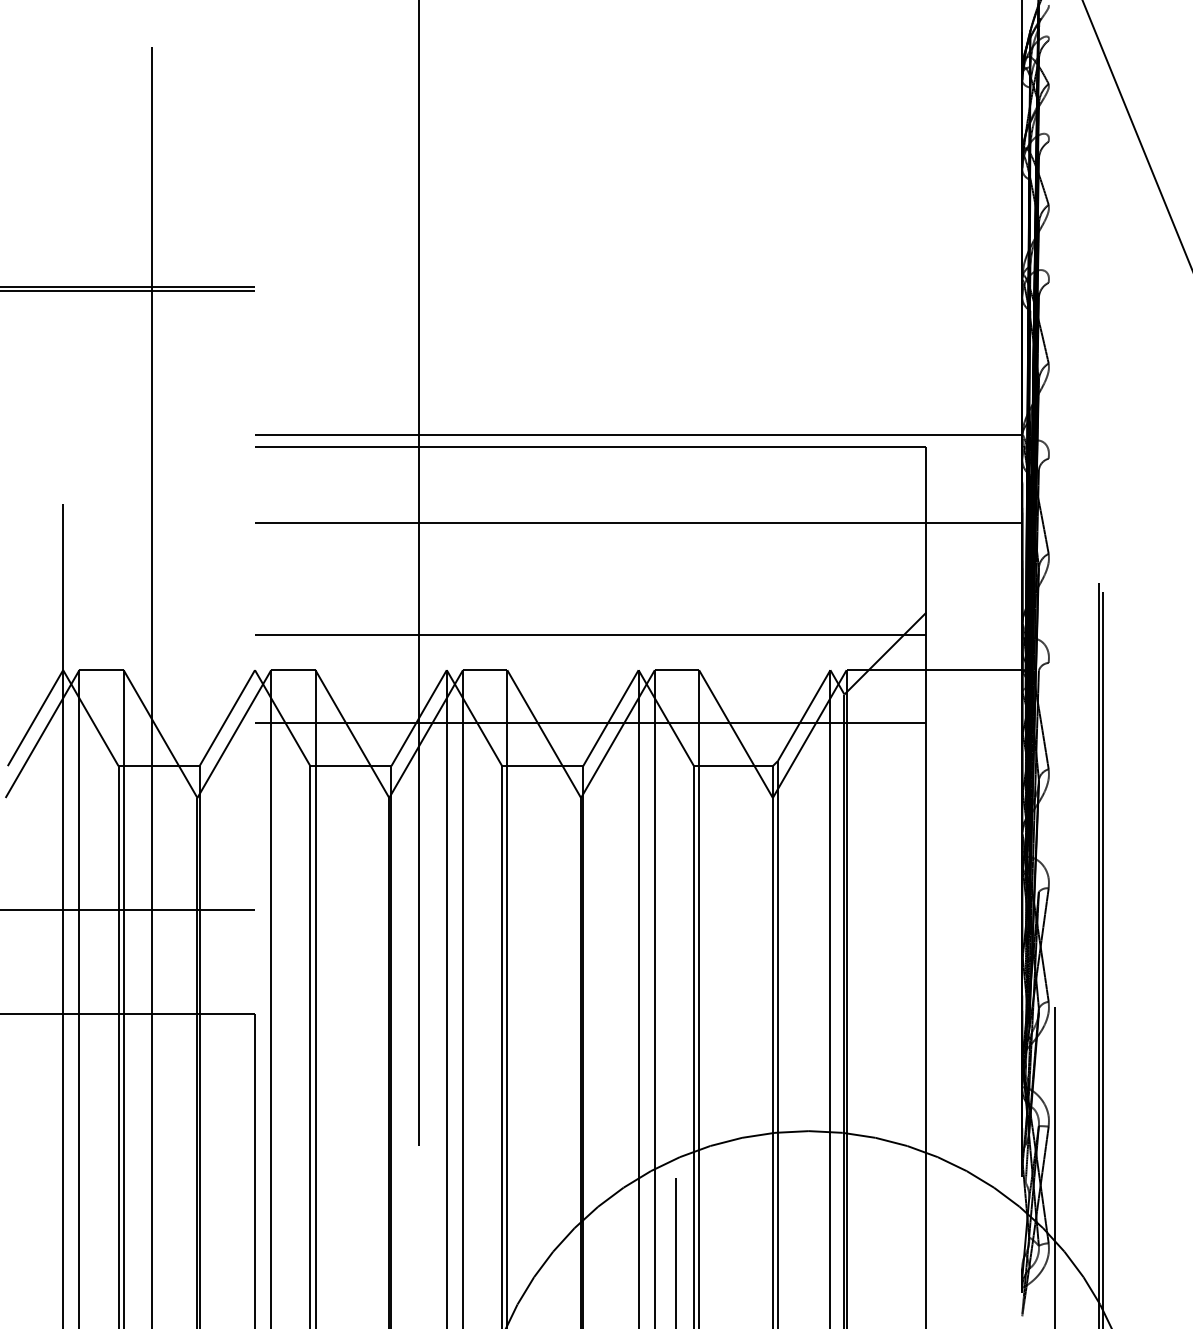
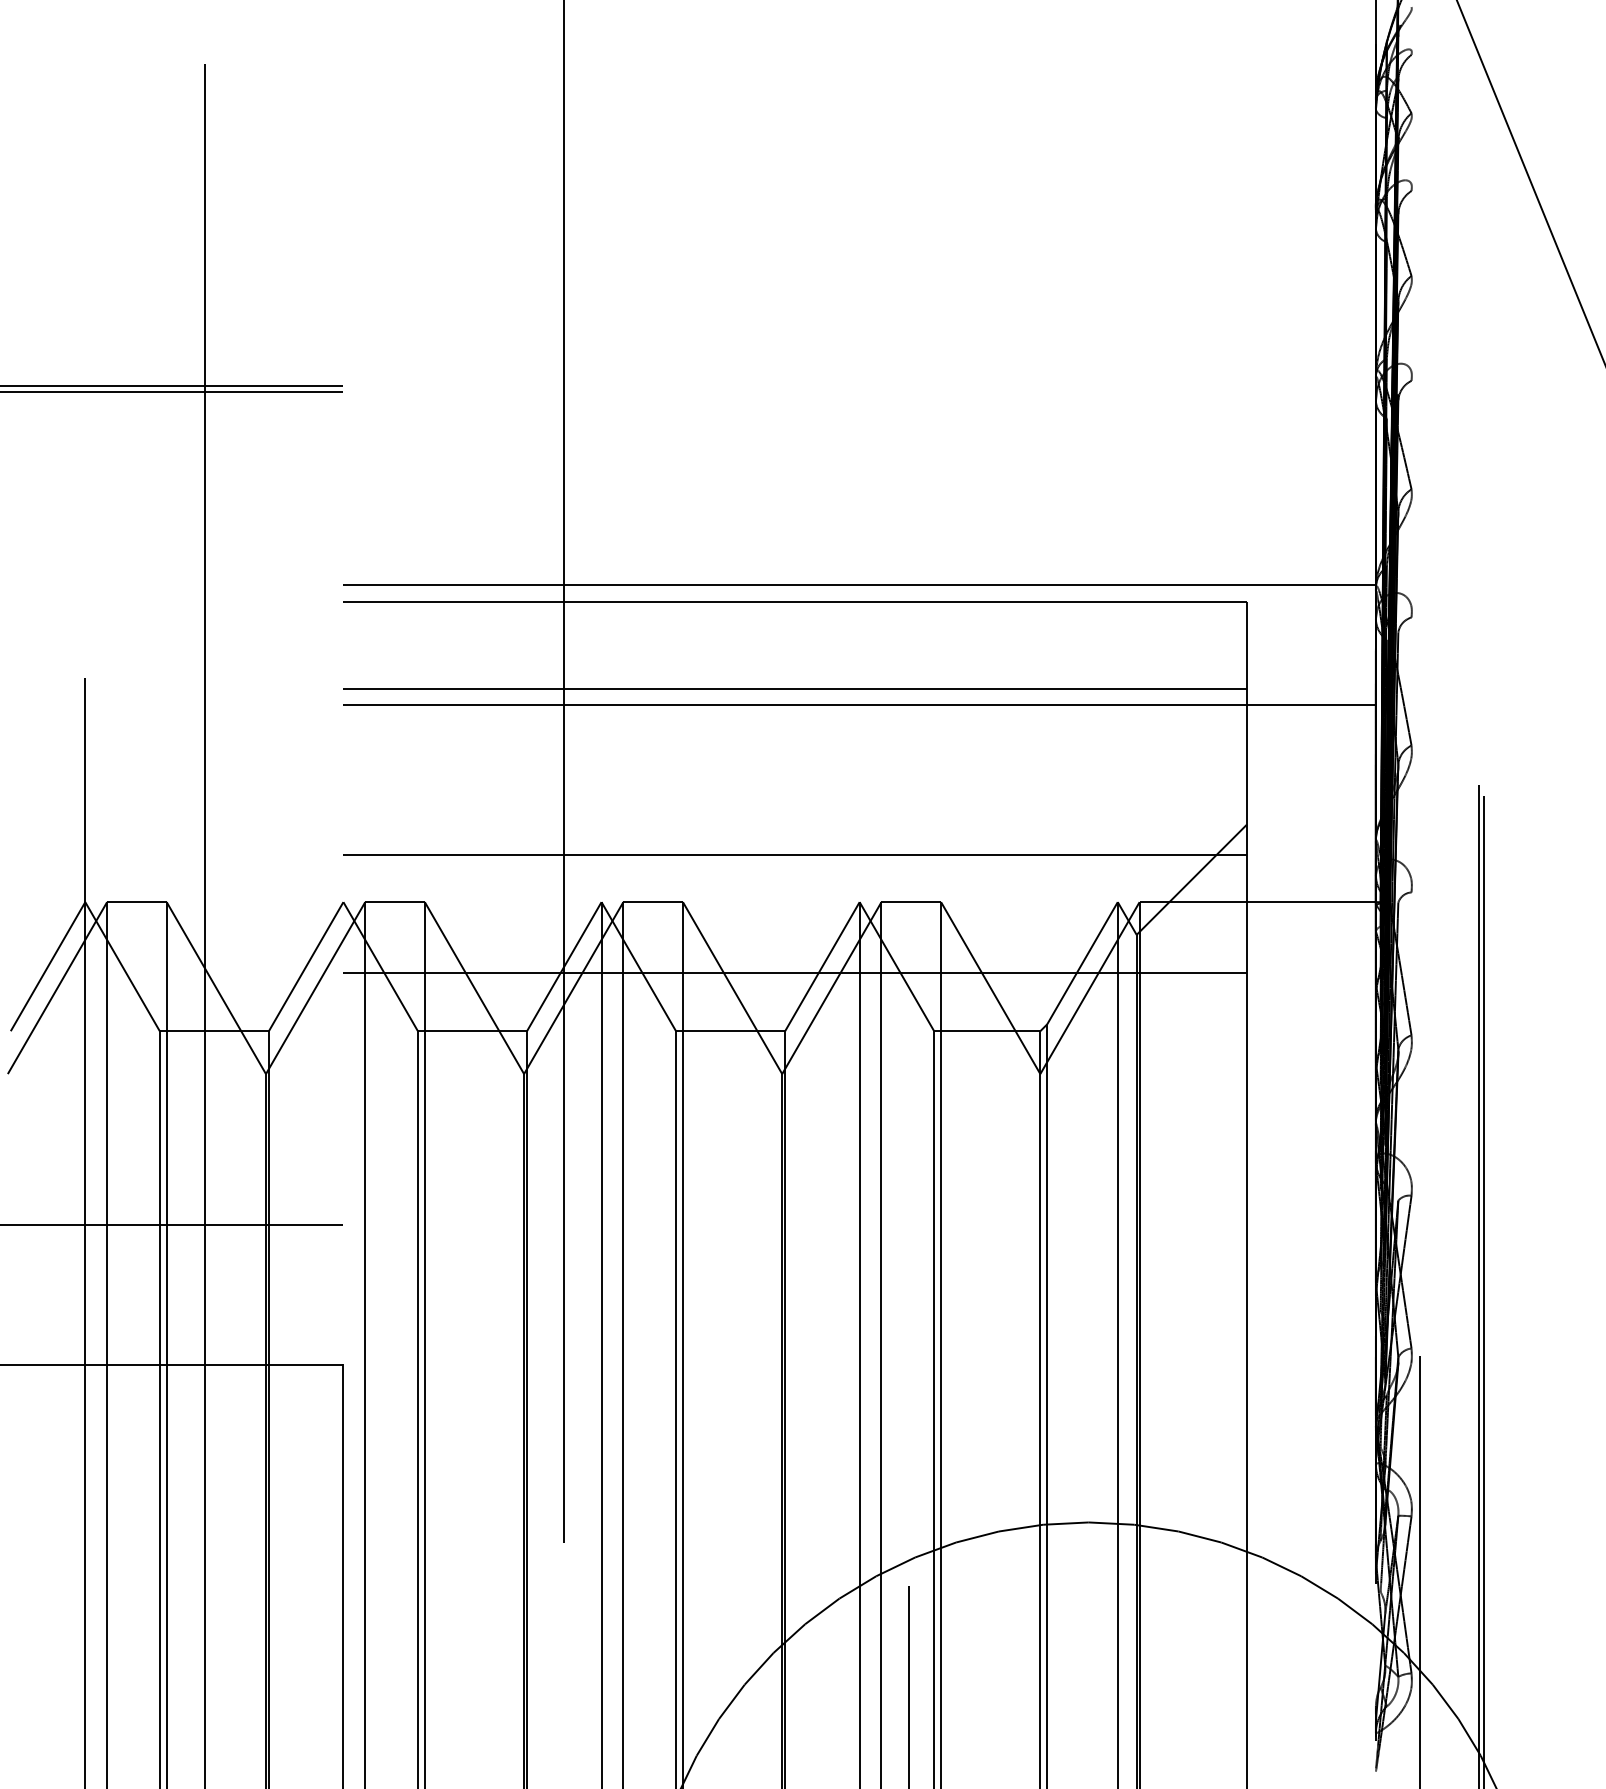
line: (590, 512) -> (794, 689), added

